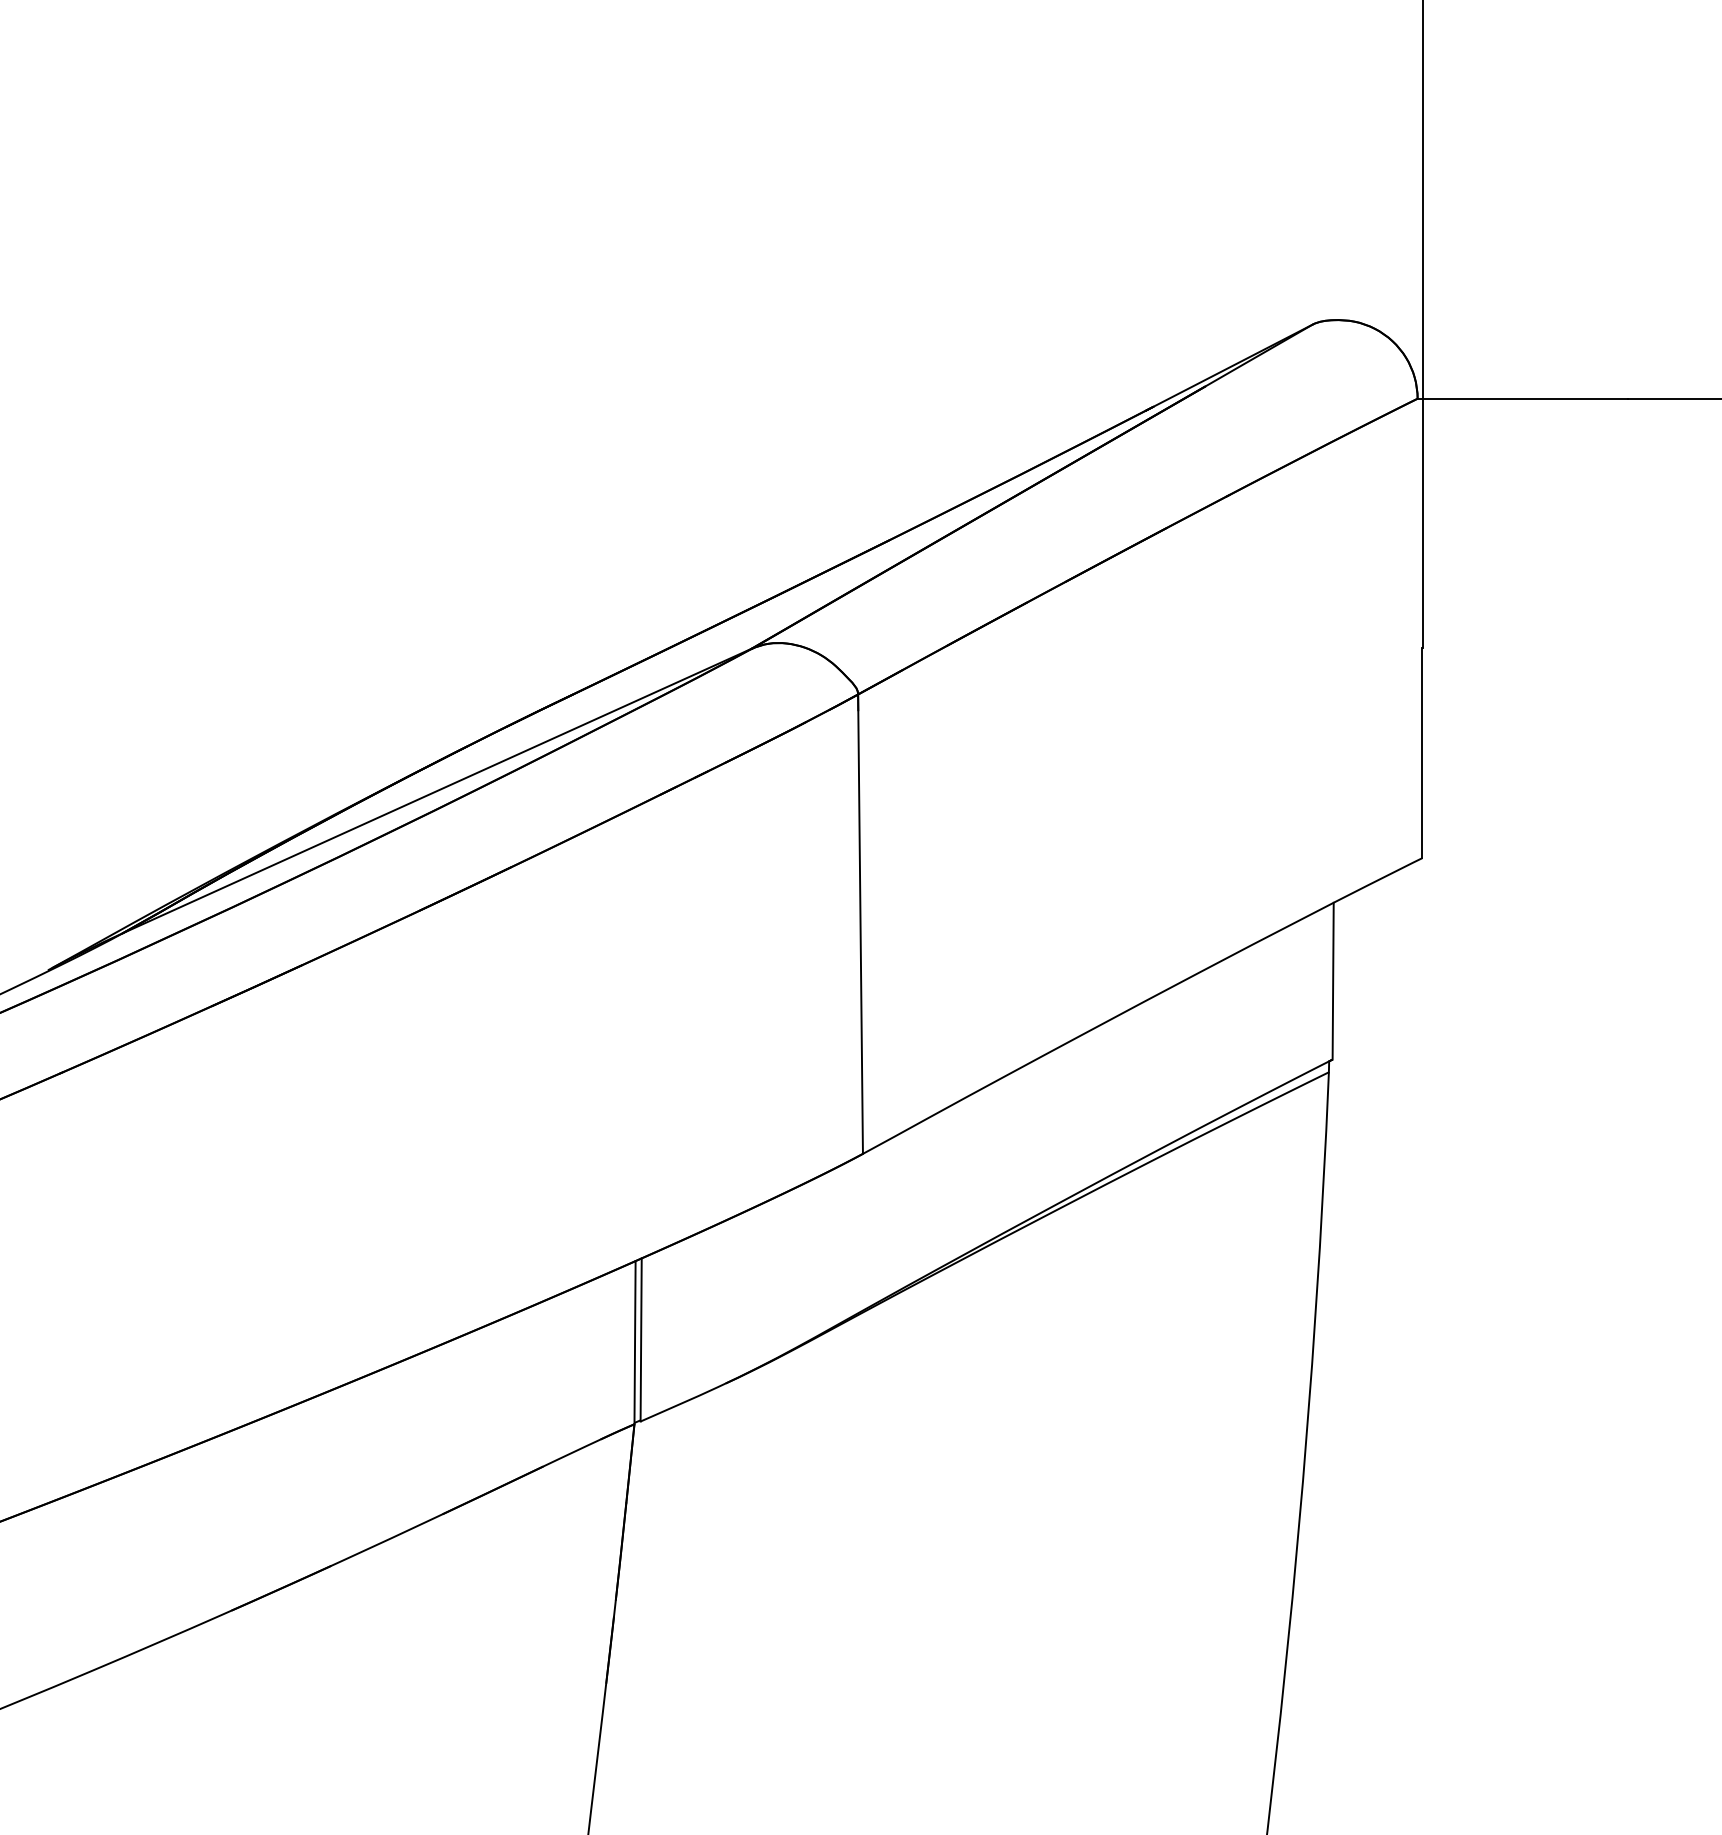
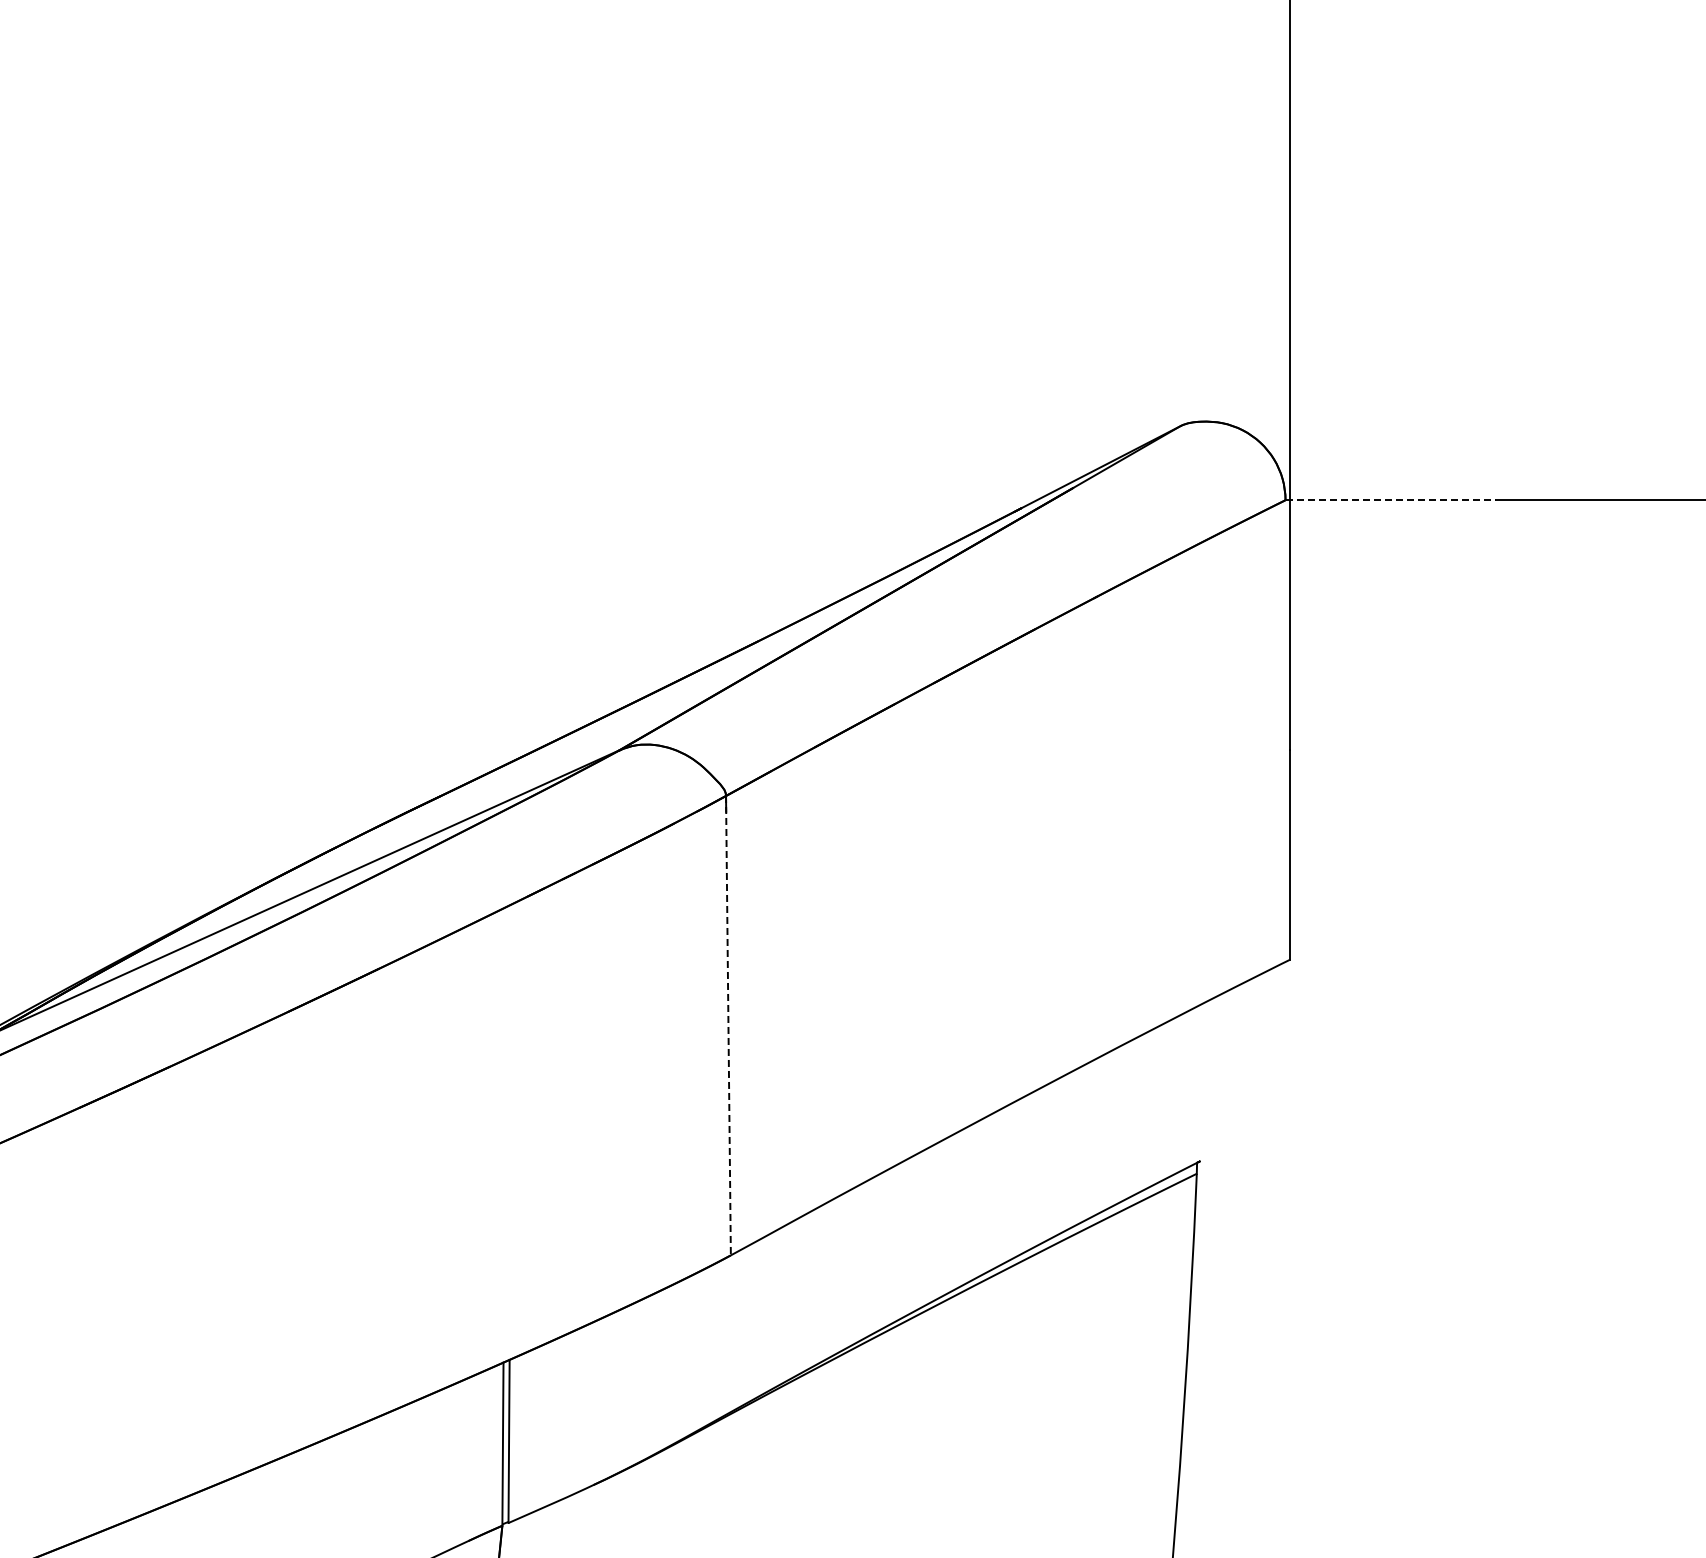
line: (1523, 398) -> (1391, 500), solid -> dashed
line: (860, 924) -> (728, 1026), solid -> dashed
line: (1332, 980) -> (1200, 1082), removed

